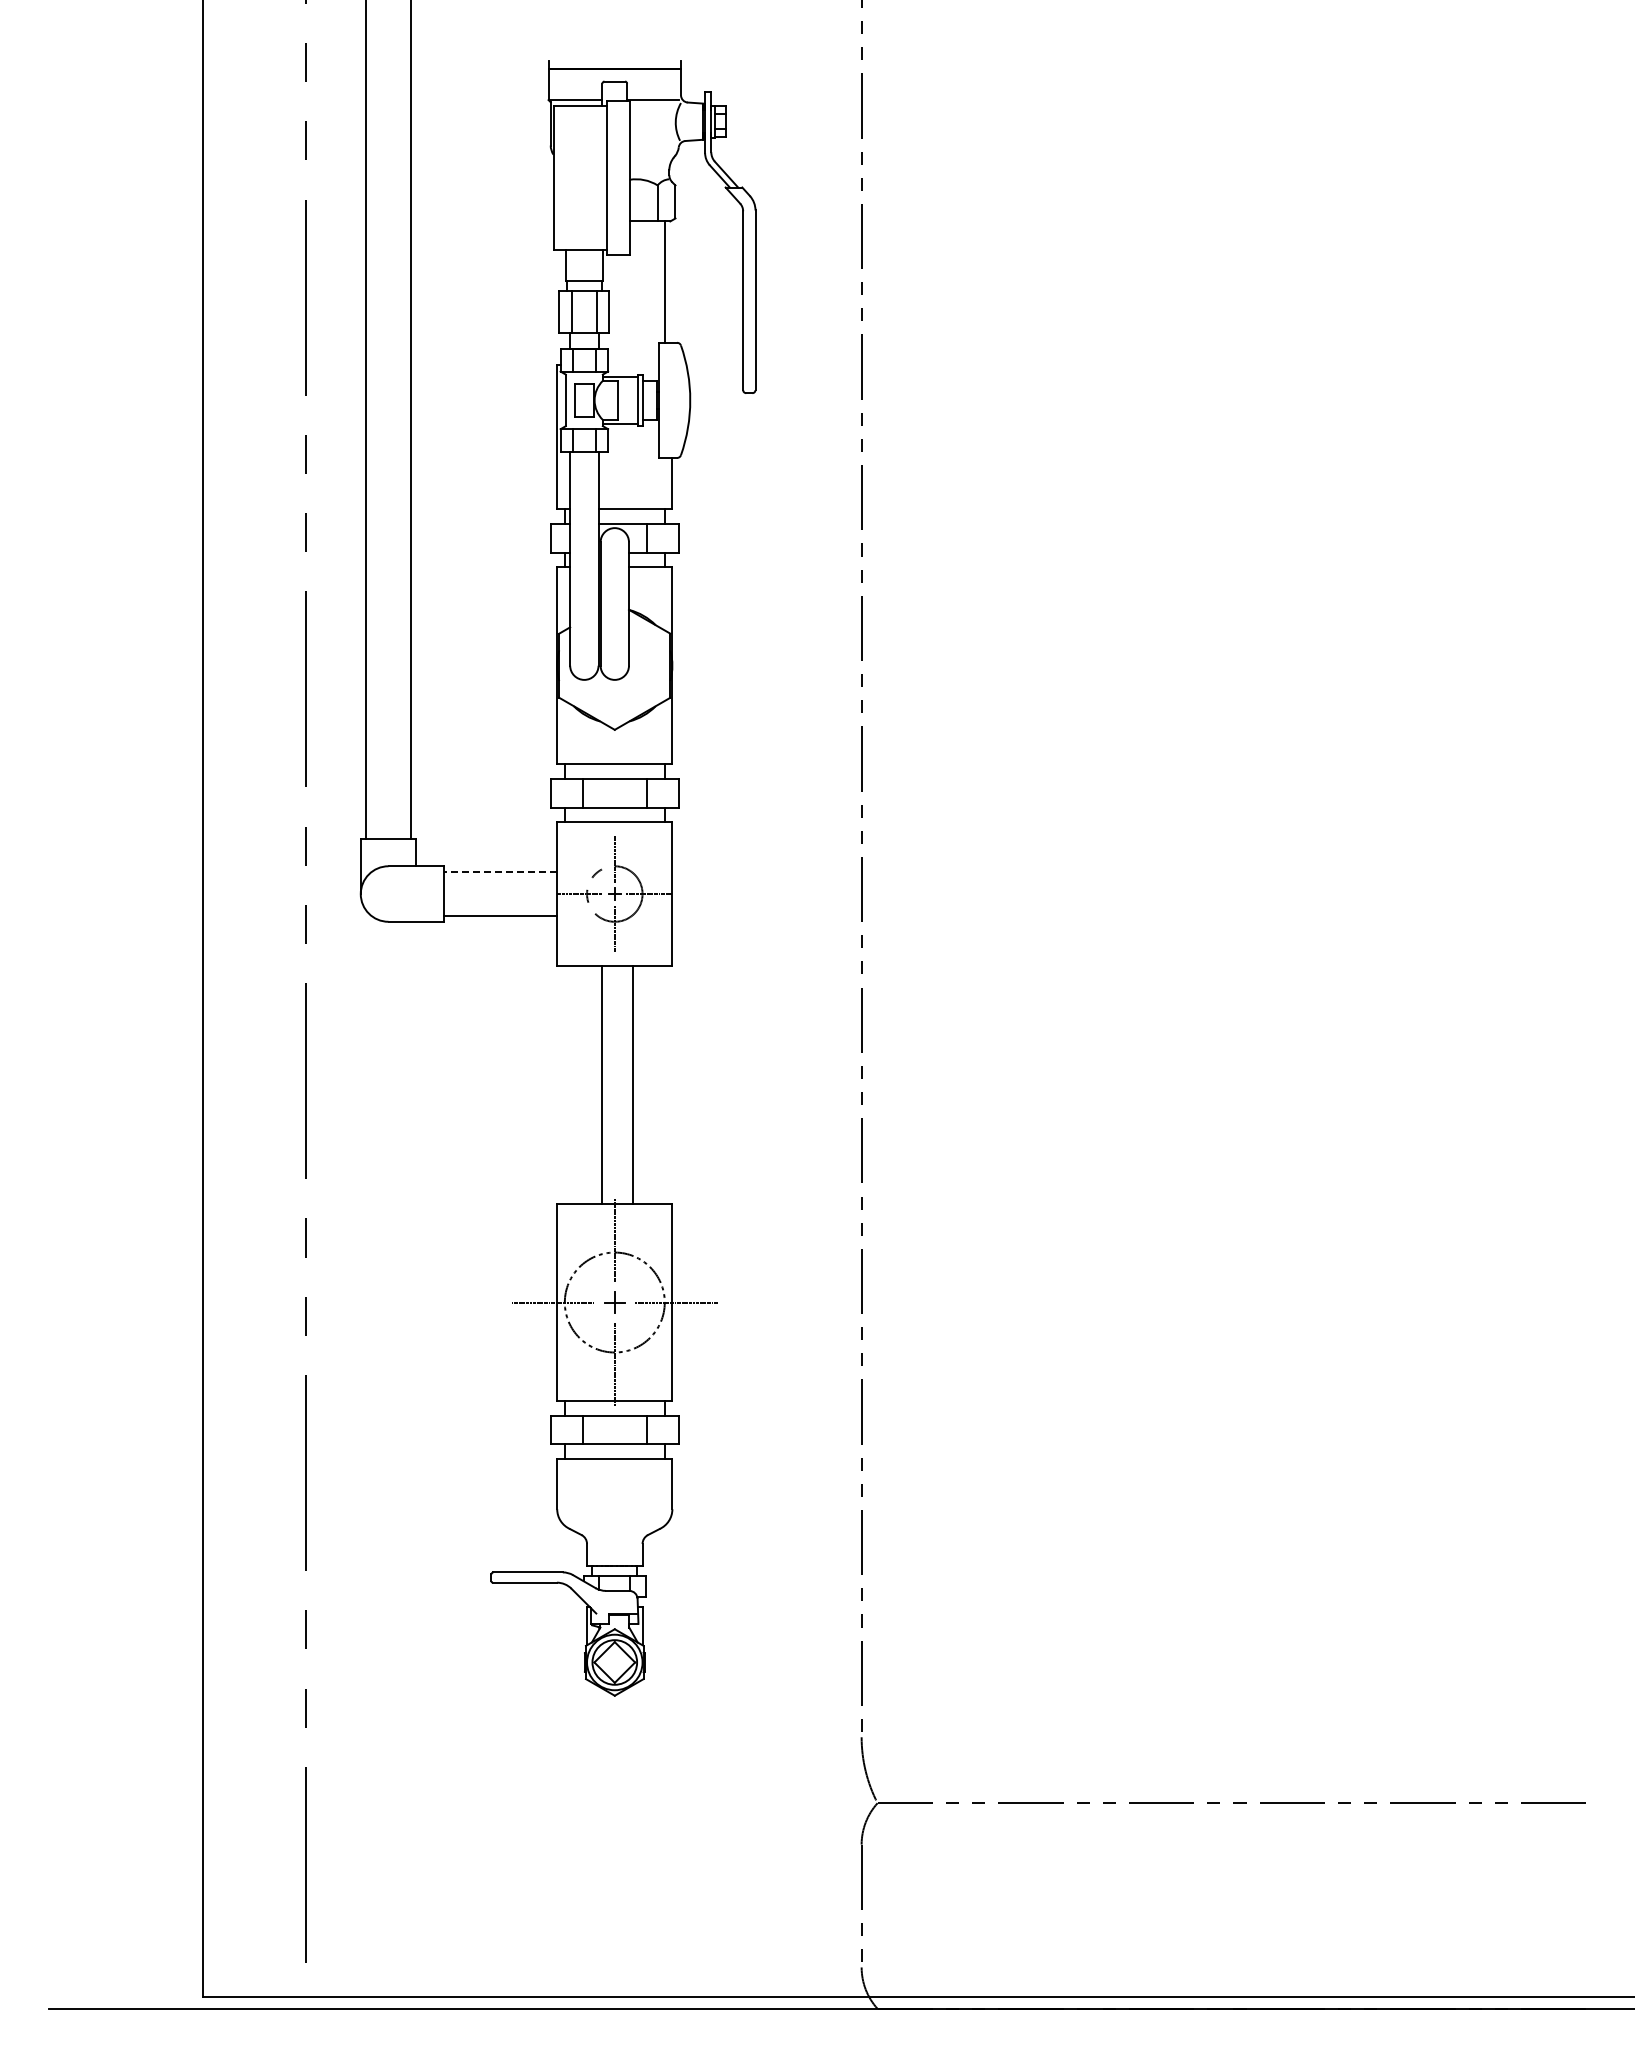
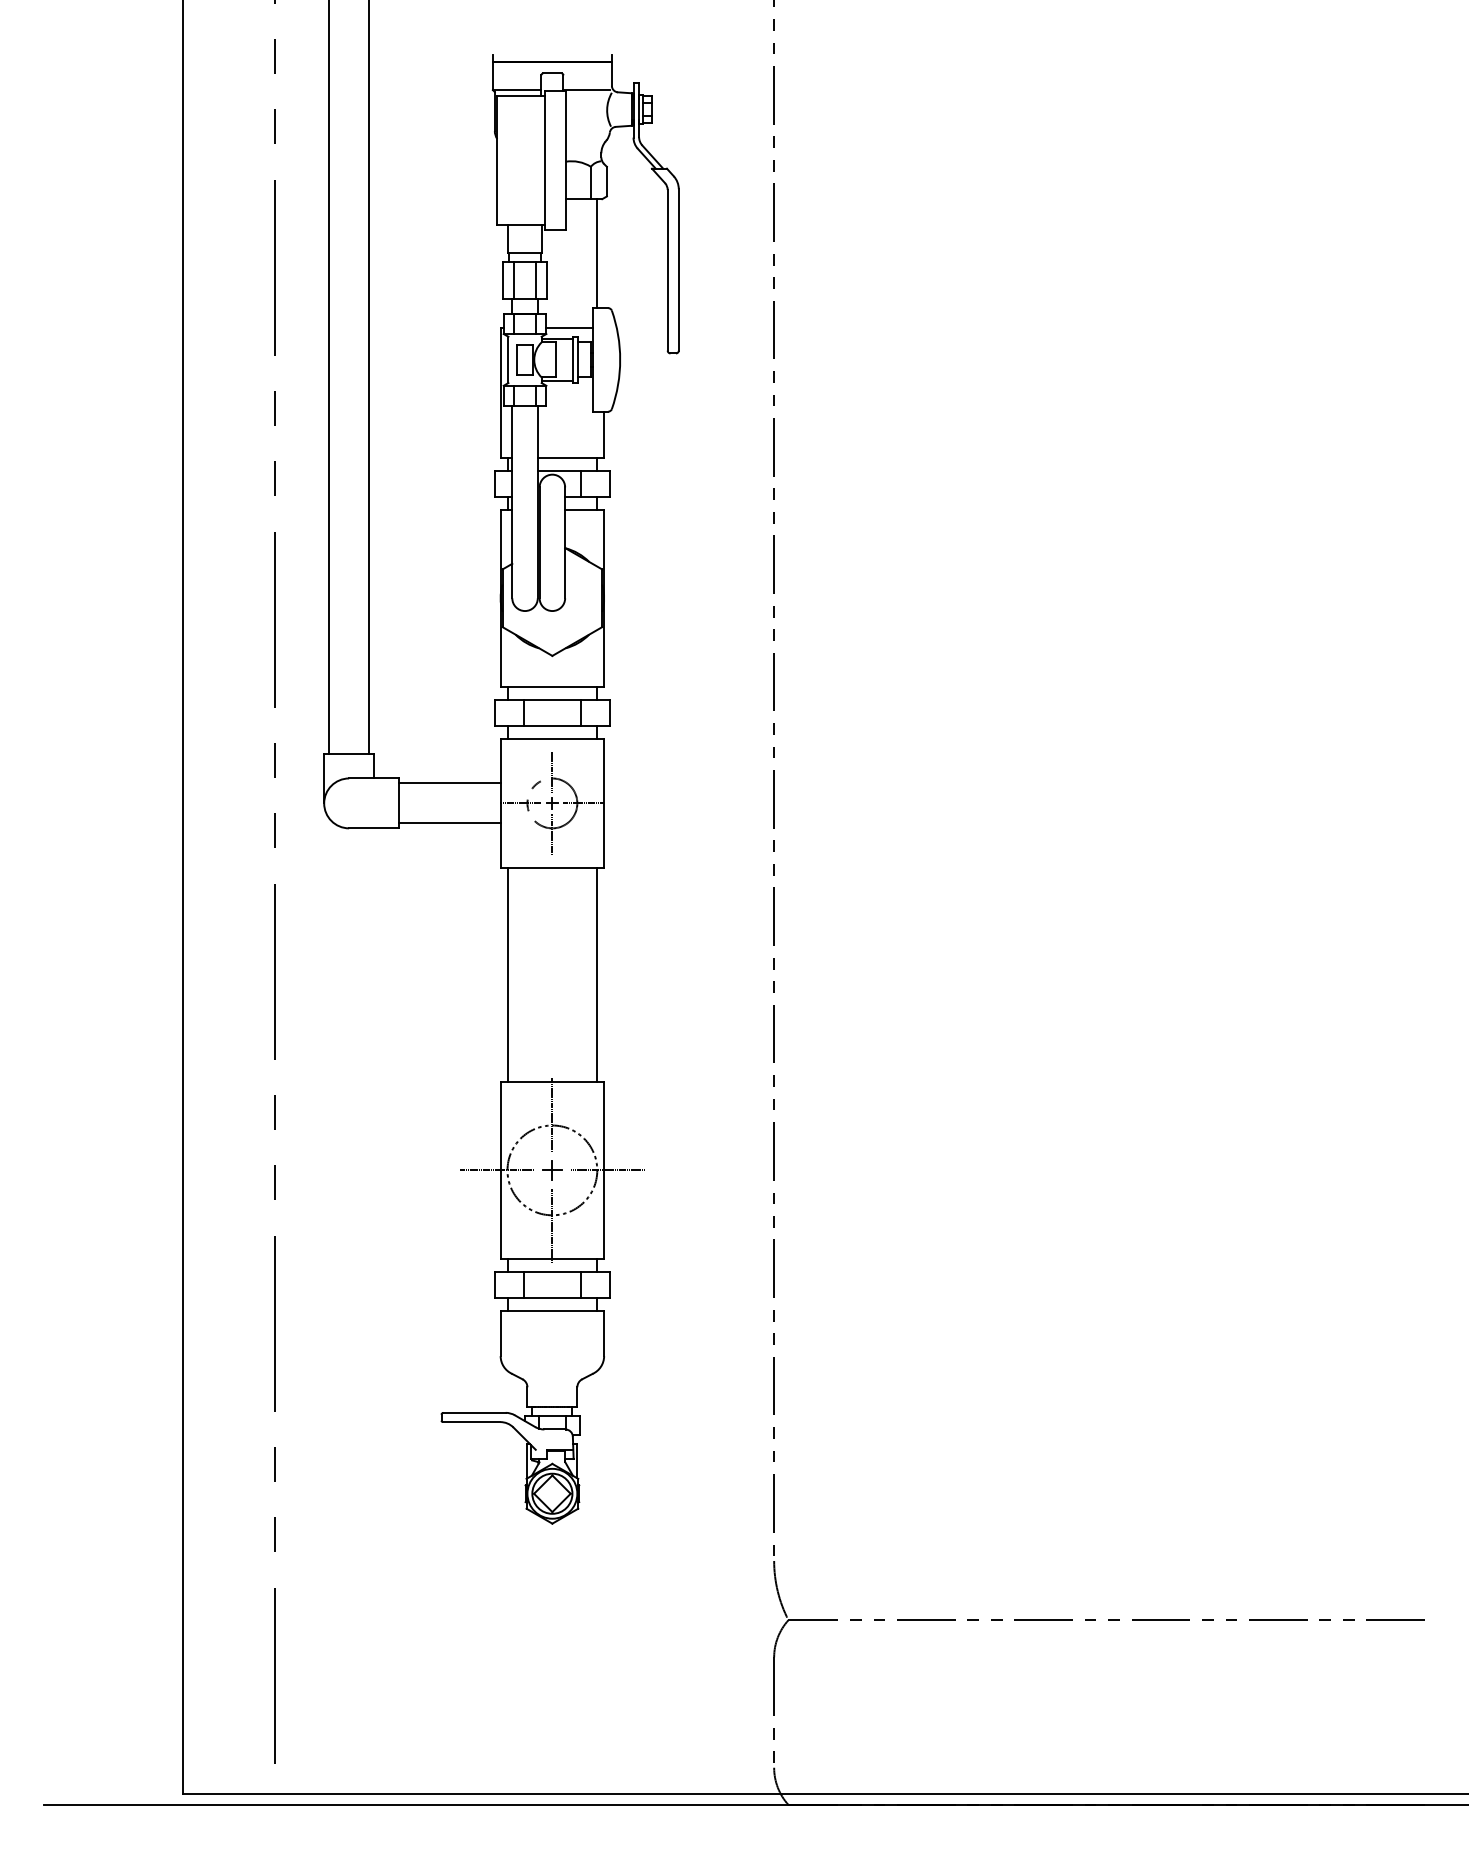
line: (633, 365) -> (569, 328), added
line: (500, 871) -> (449, 783), dashed -> solid
line: (601, 1084) -> (597, 974), moved
line: (632, 1084) -> (507, 974), moved

